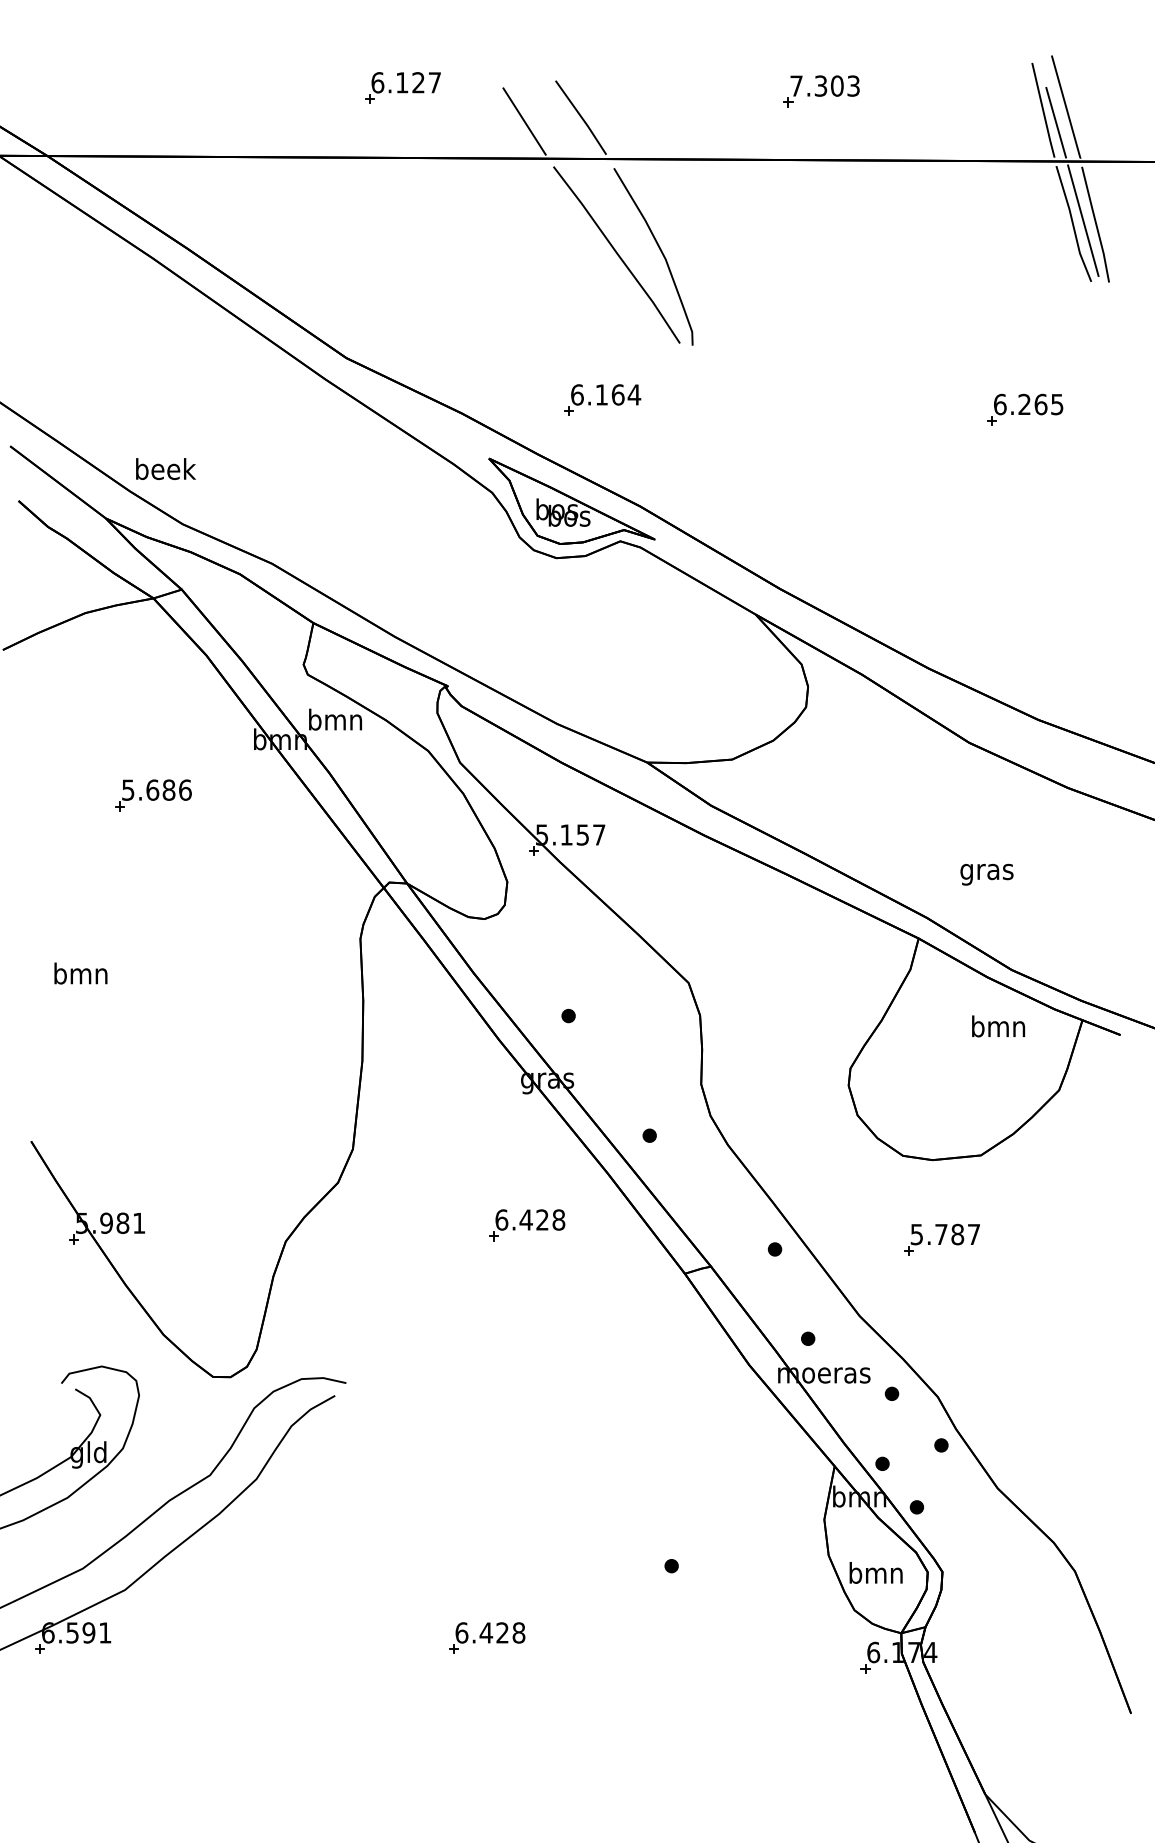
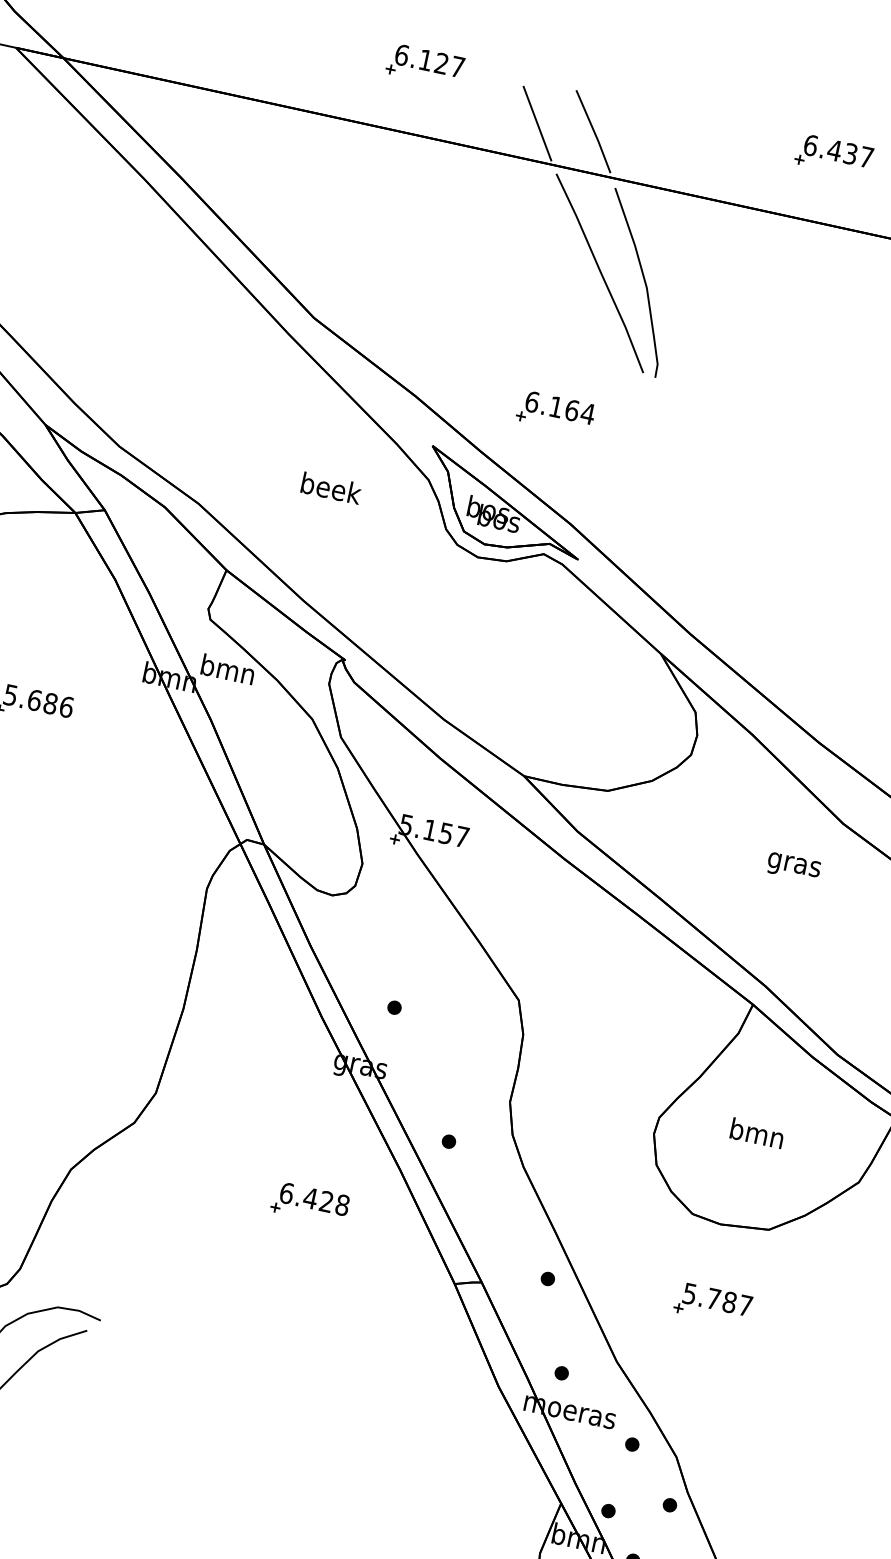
text: (824, 85) -> (838, 150), 7.303 -> 6.437
text: (165, 468) -> (331, 487), moved
text: (986, 874) -> (793, 867), moved
text: (998, 1026) -> (757, 1133), moved

